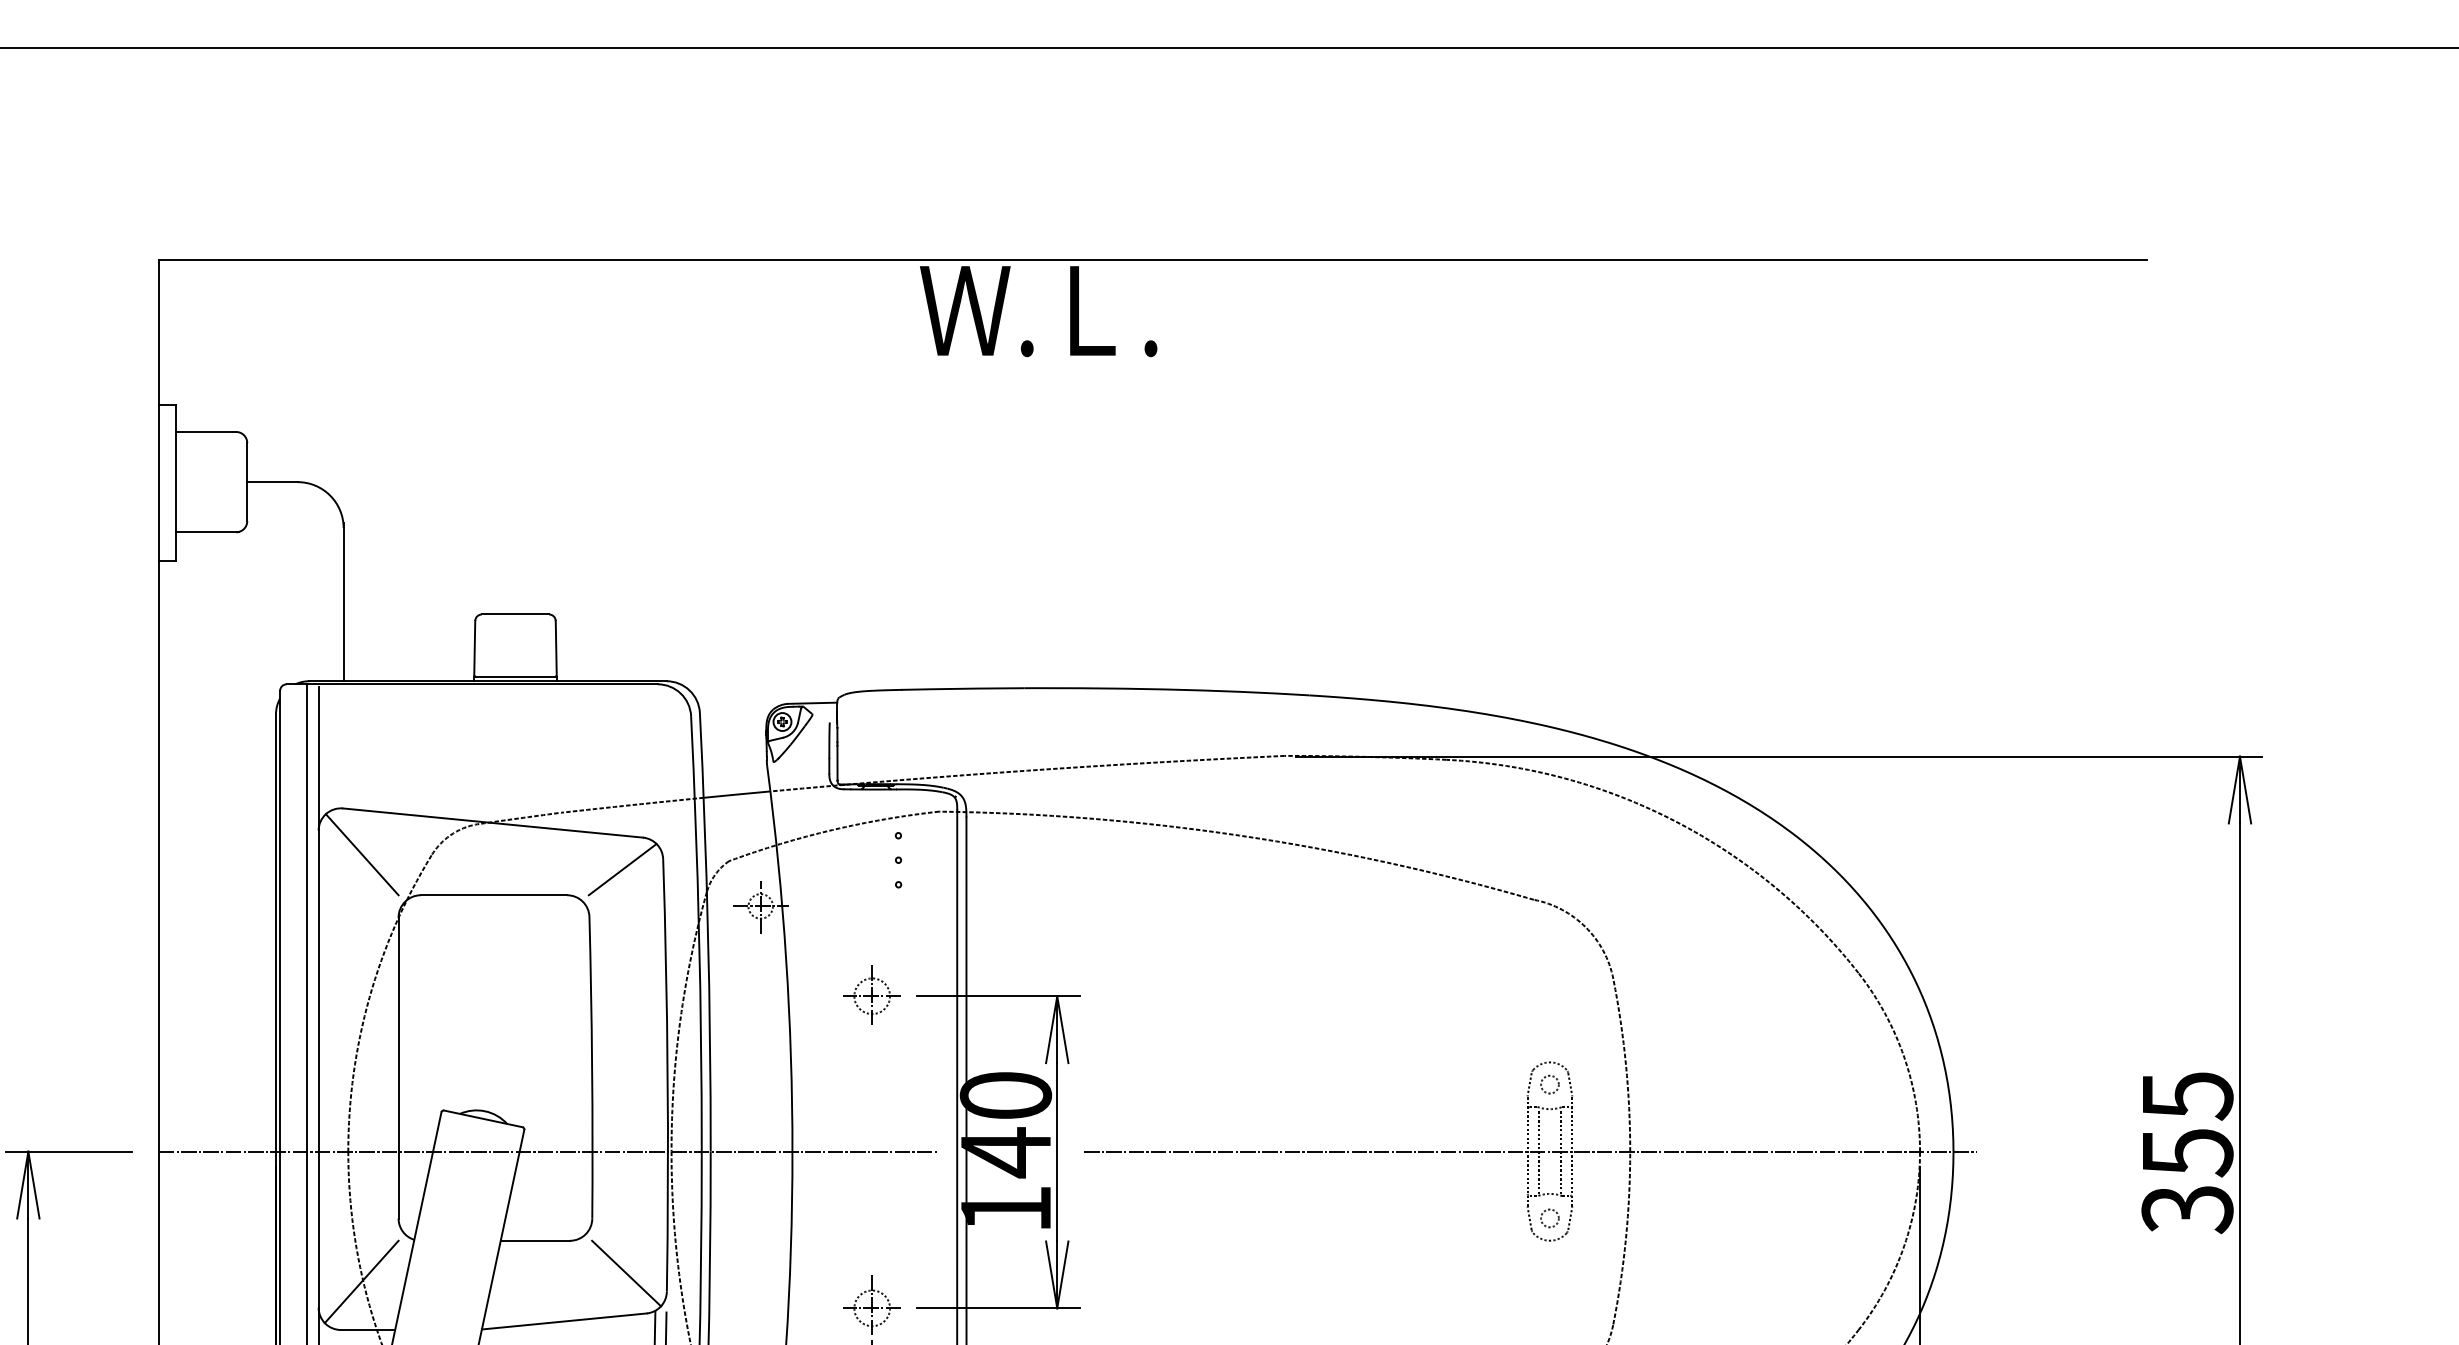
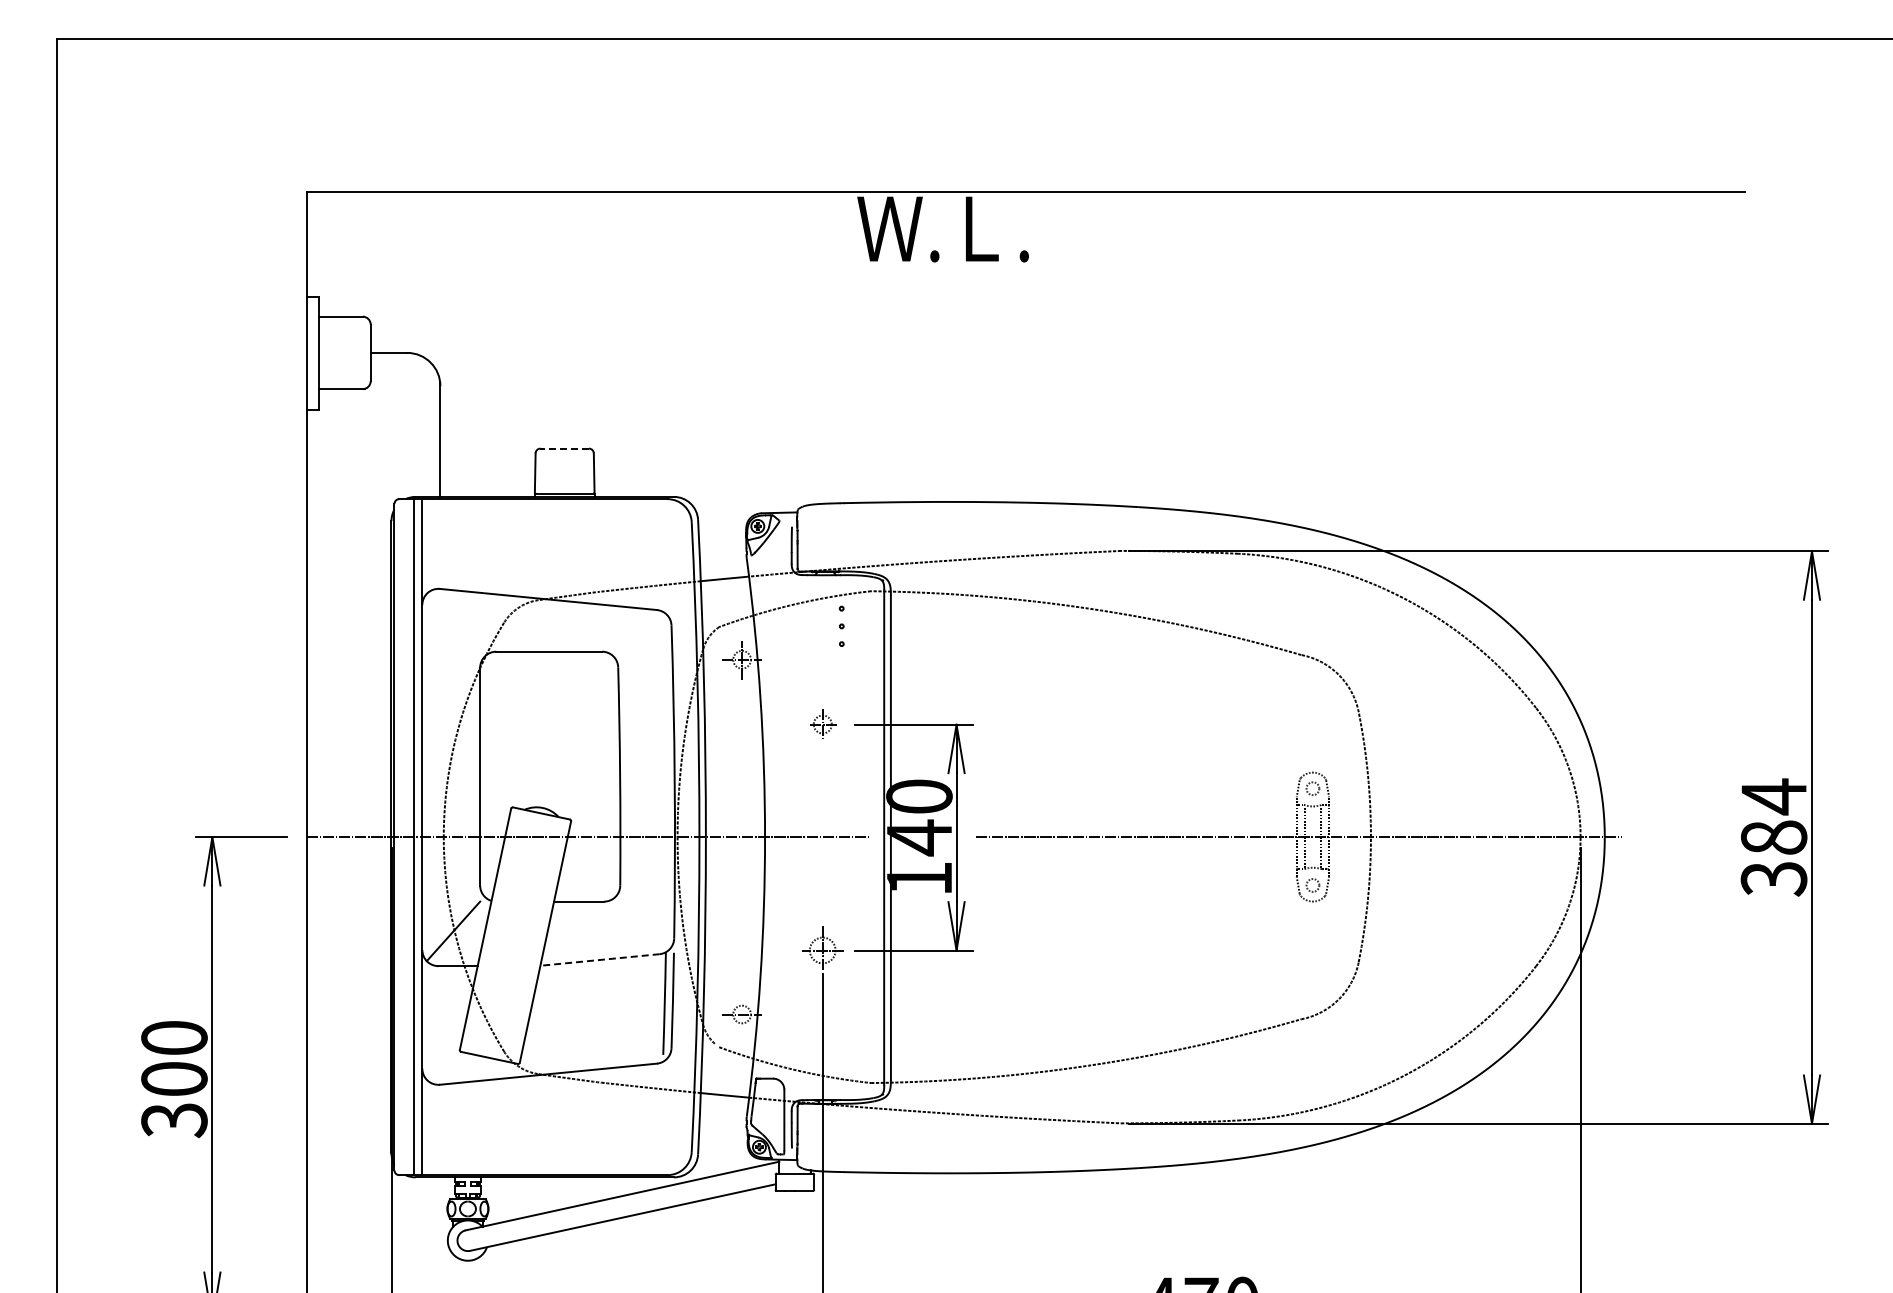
line: (515, 614) -> (564, 448), solid -> dashed
line: (361, 854) -> (453, 622), removed
line: (621, 868) -> (641, 632), removed
part: (871, 994) -> (822, 723), size x0.7
text: (2188, 1123) -> (1774, 816), 355 -> 384
line: (625, 1273) -> (644, 925), removed
line: (564, 1320) -> (600, 959), solid -> dashed

